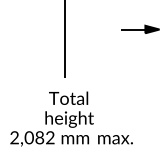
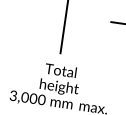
text: (32, 137) -> (27, 97), 2,082 -> 3,000

